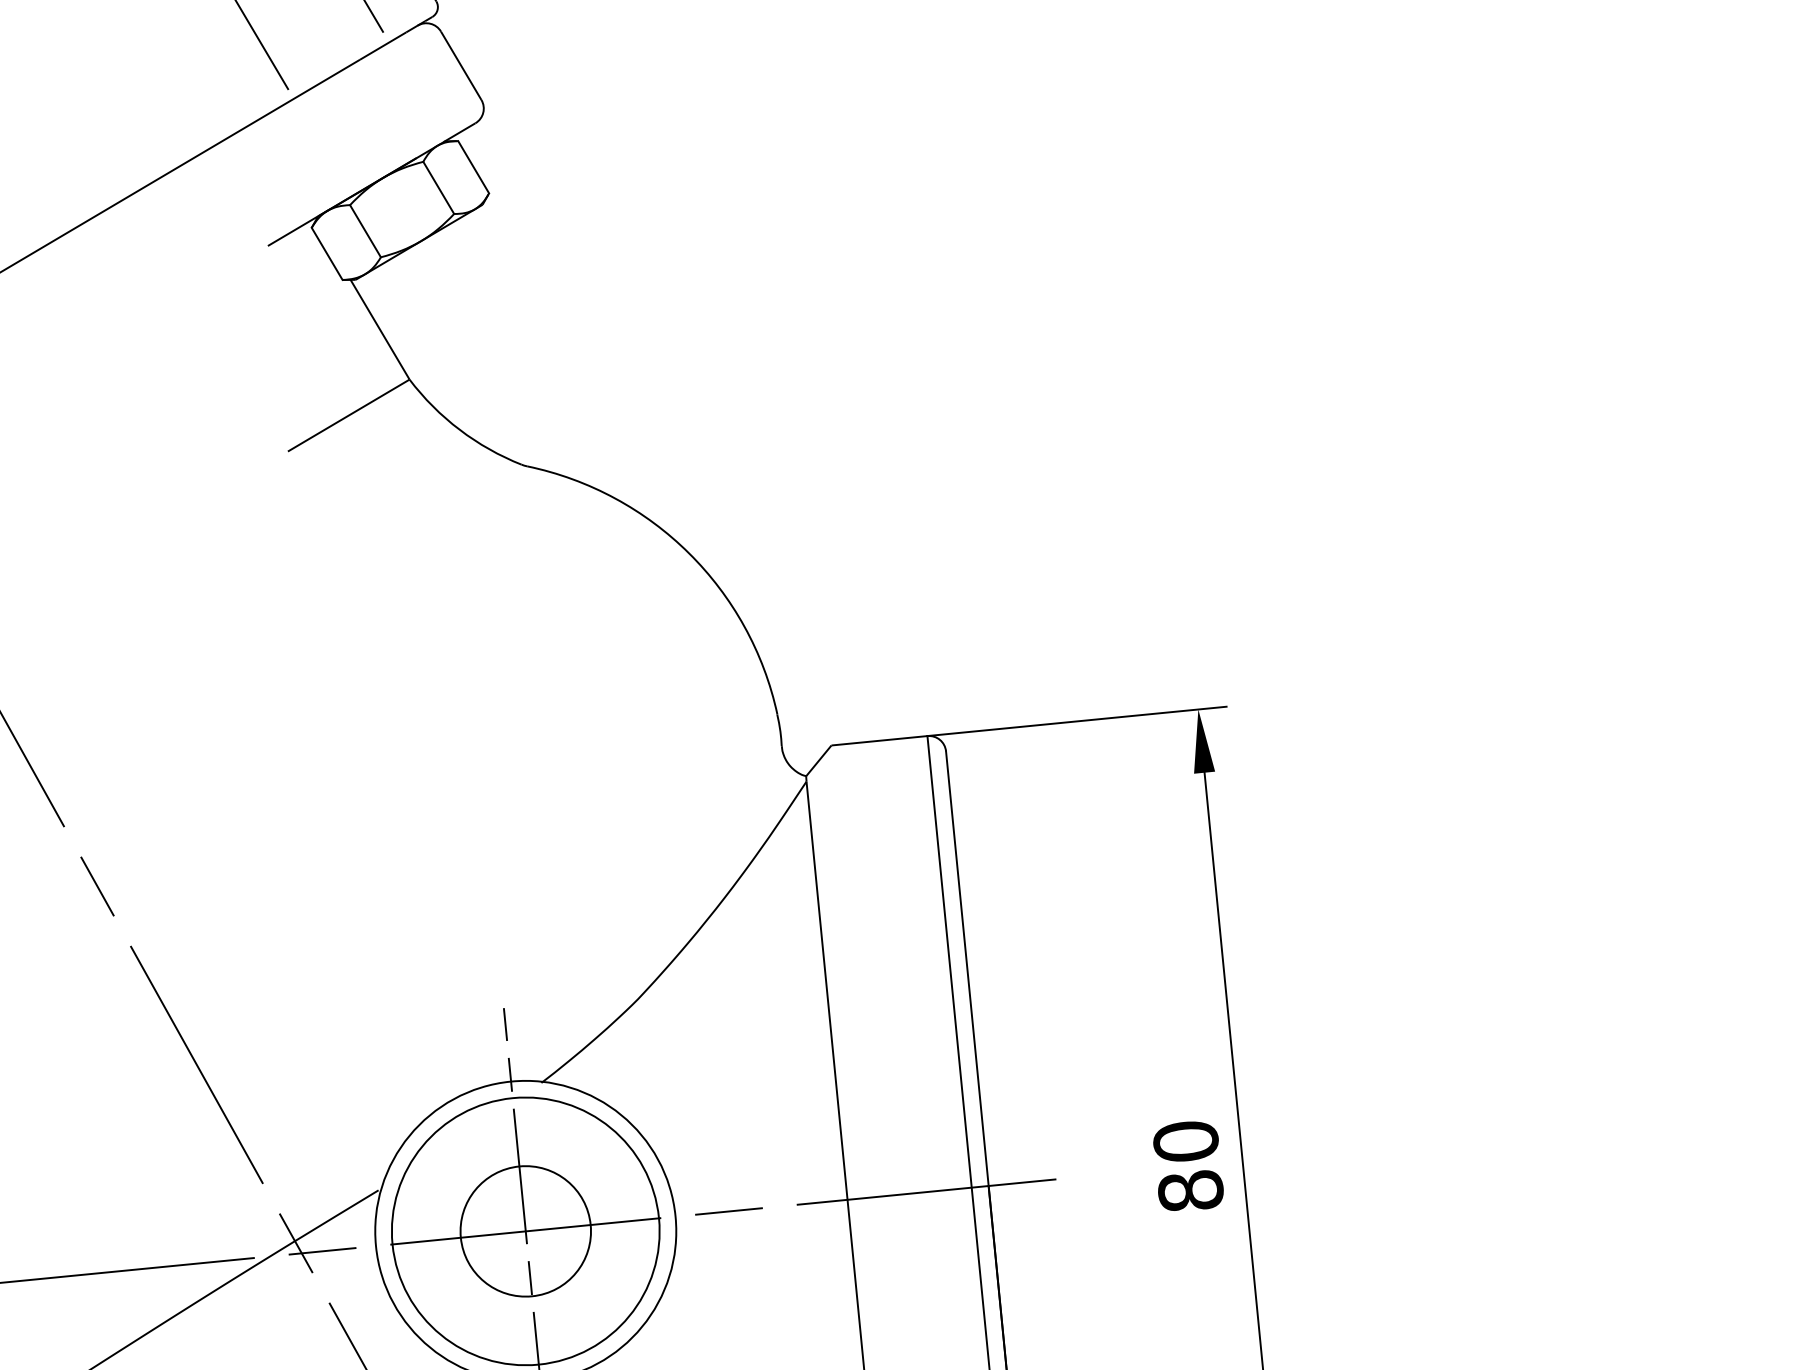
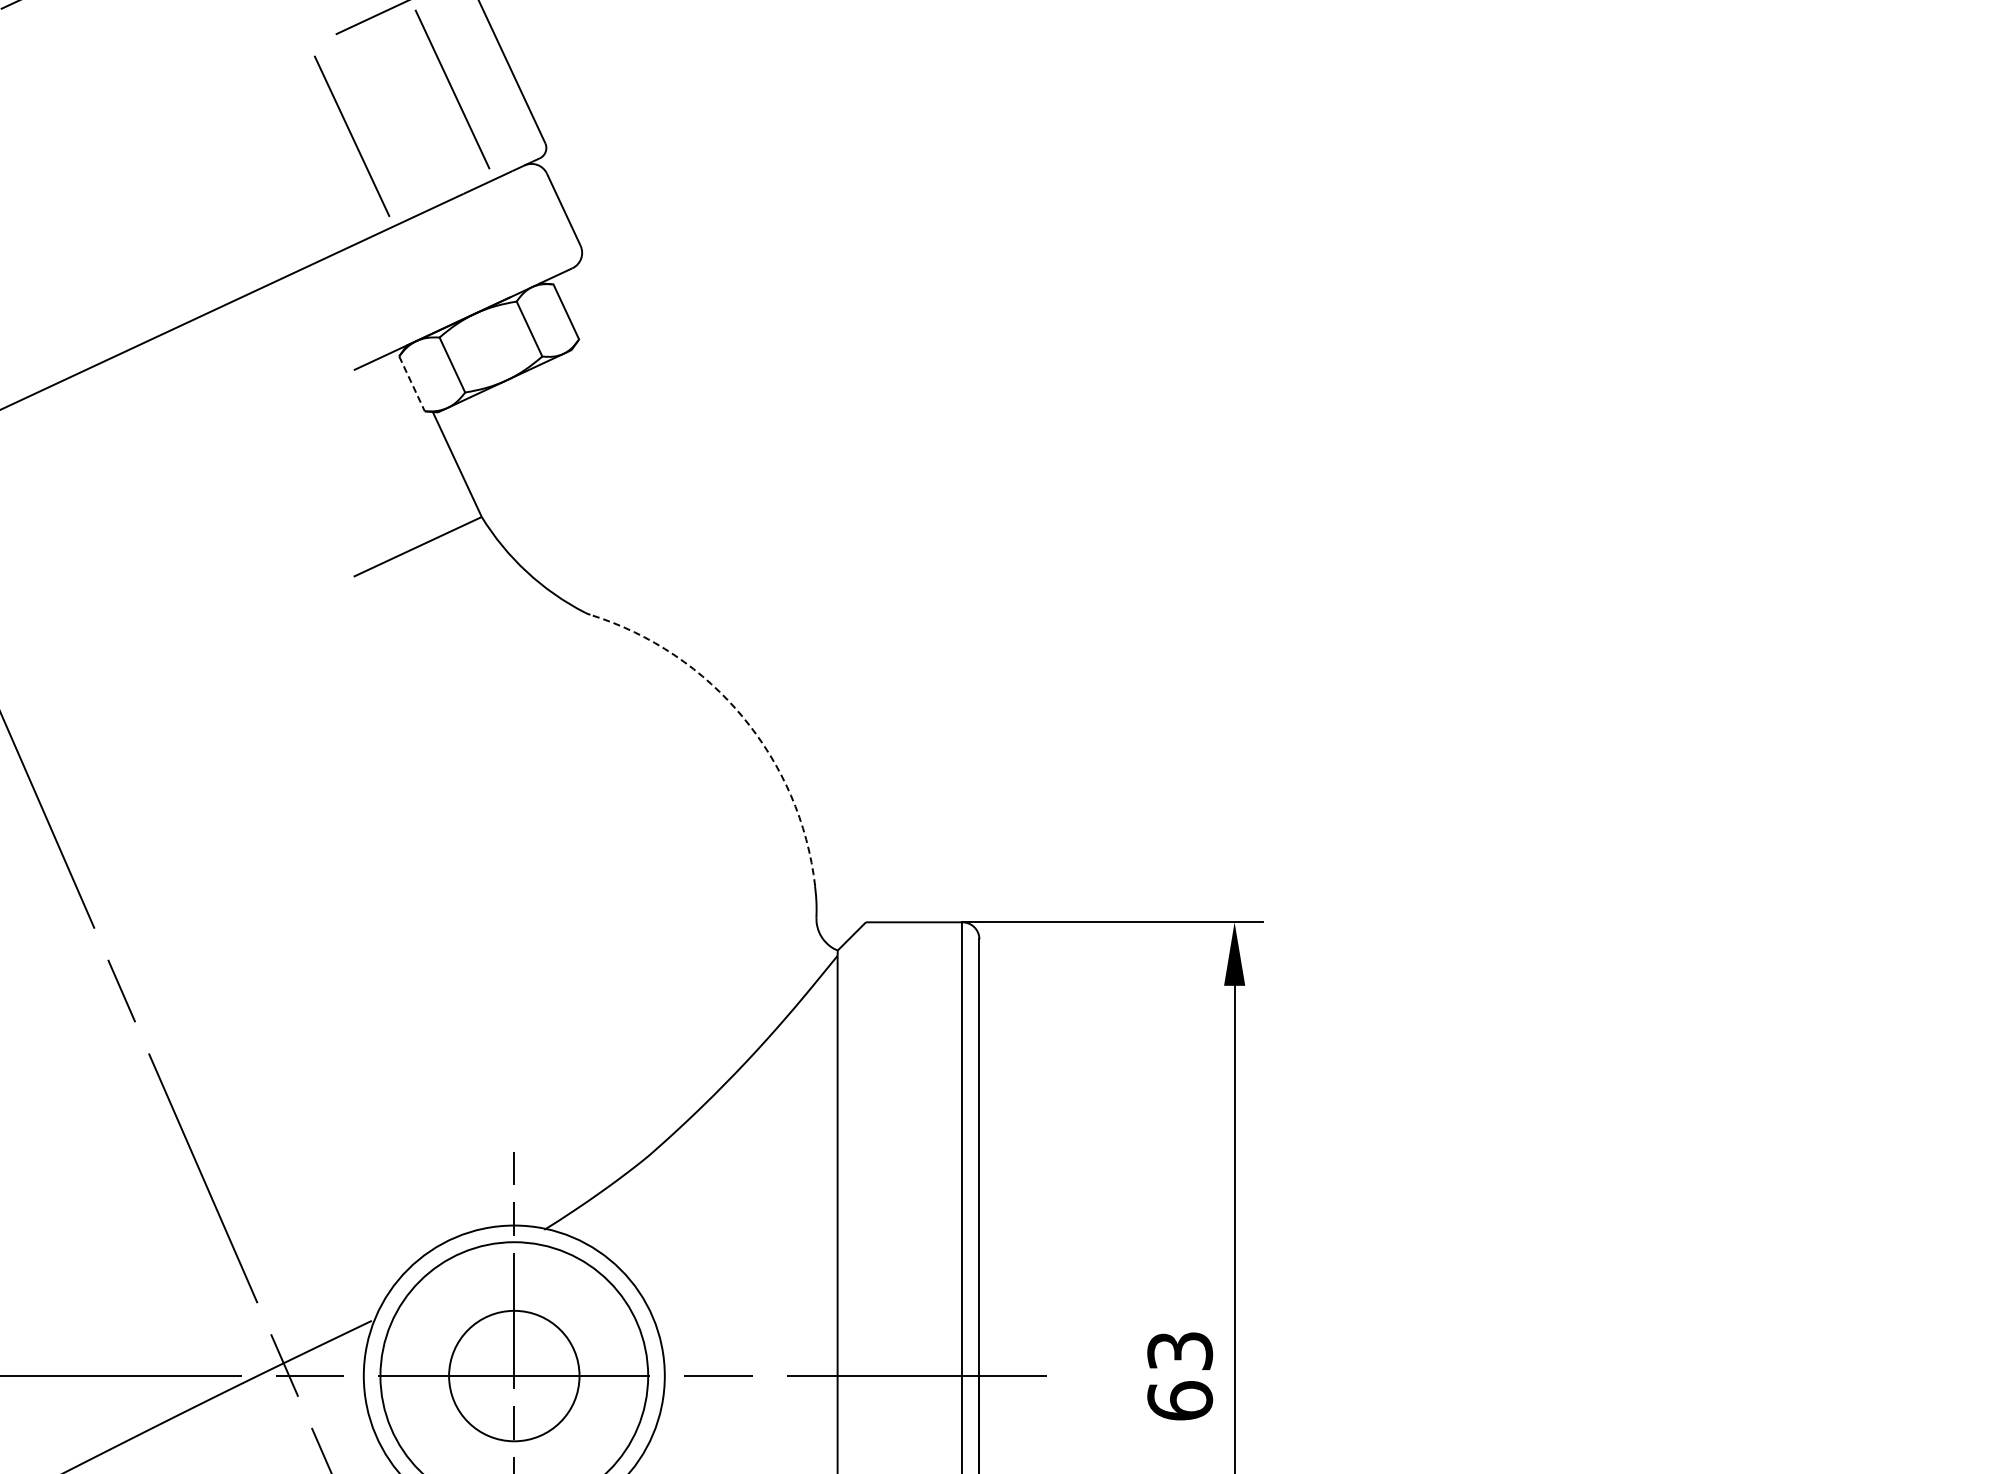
line: (327, 254) -> (412, 384), solid -> dashed
arc: (688, 553) -> (742, 717), solid -> dashed
text: (1188, 1165) -> (1180, 1375), 80 -> 63

